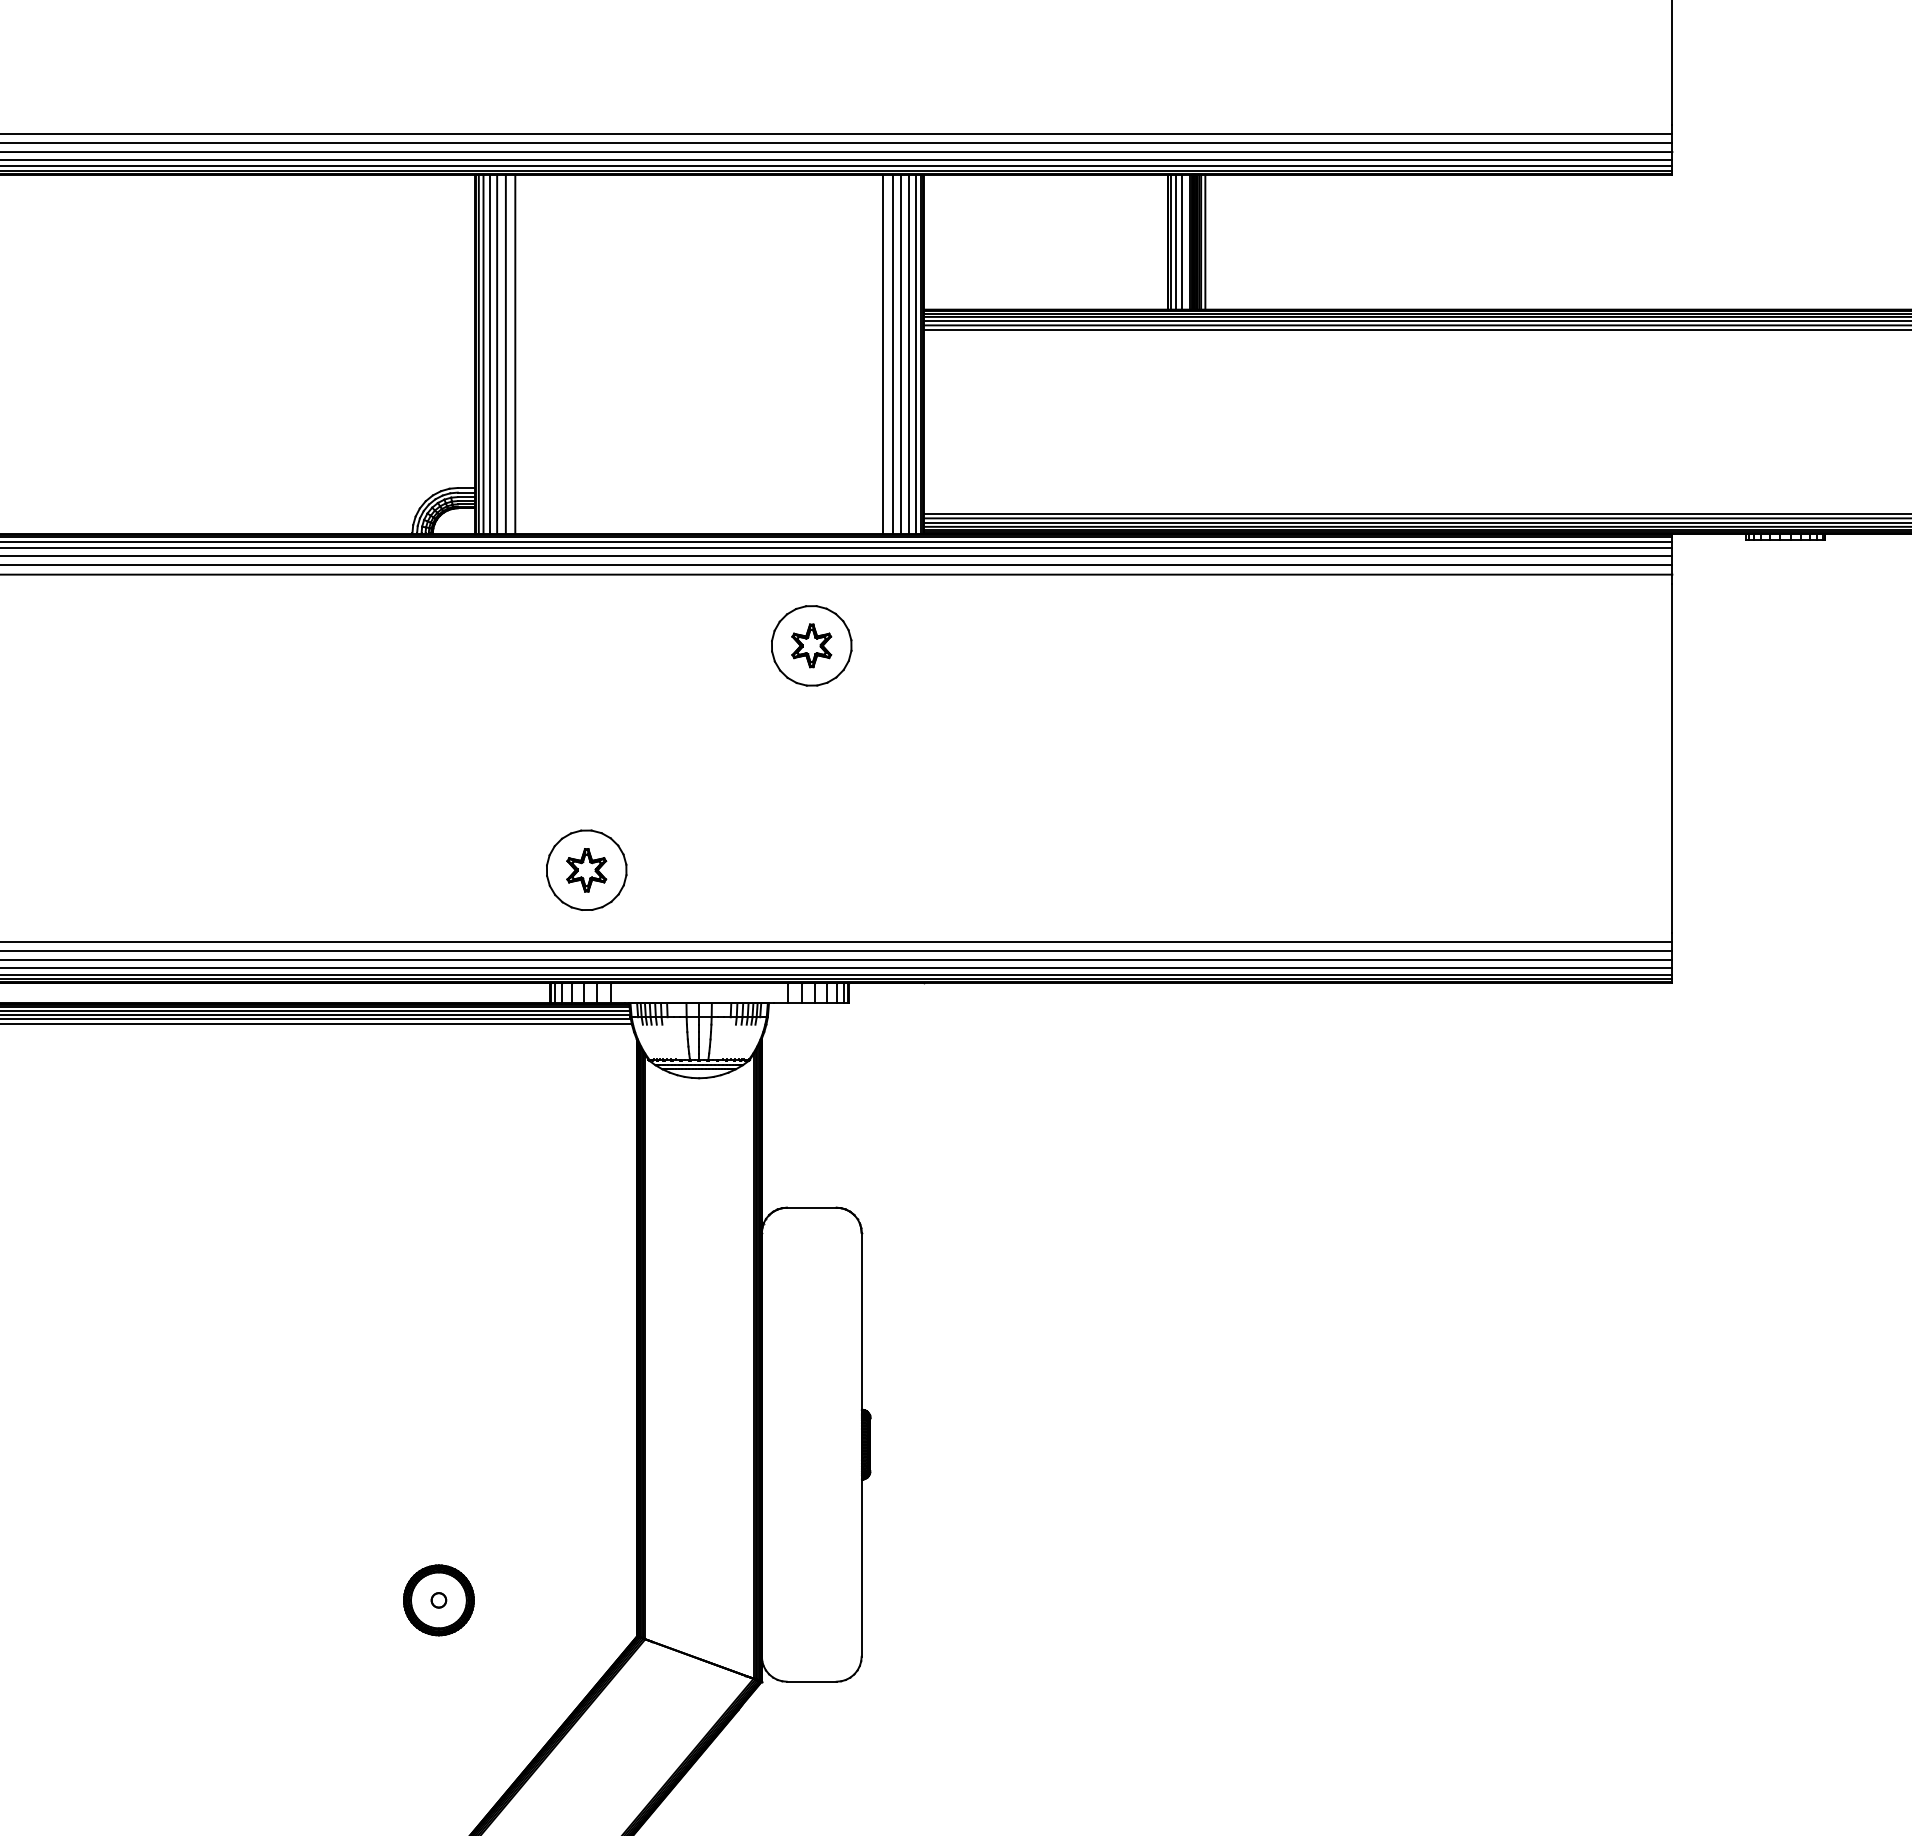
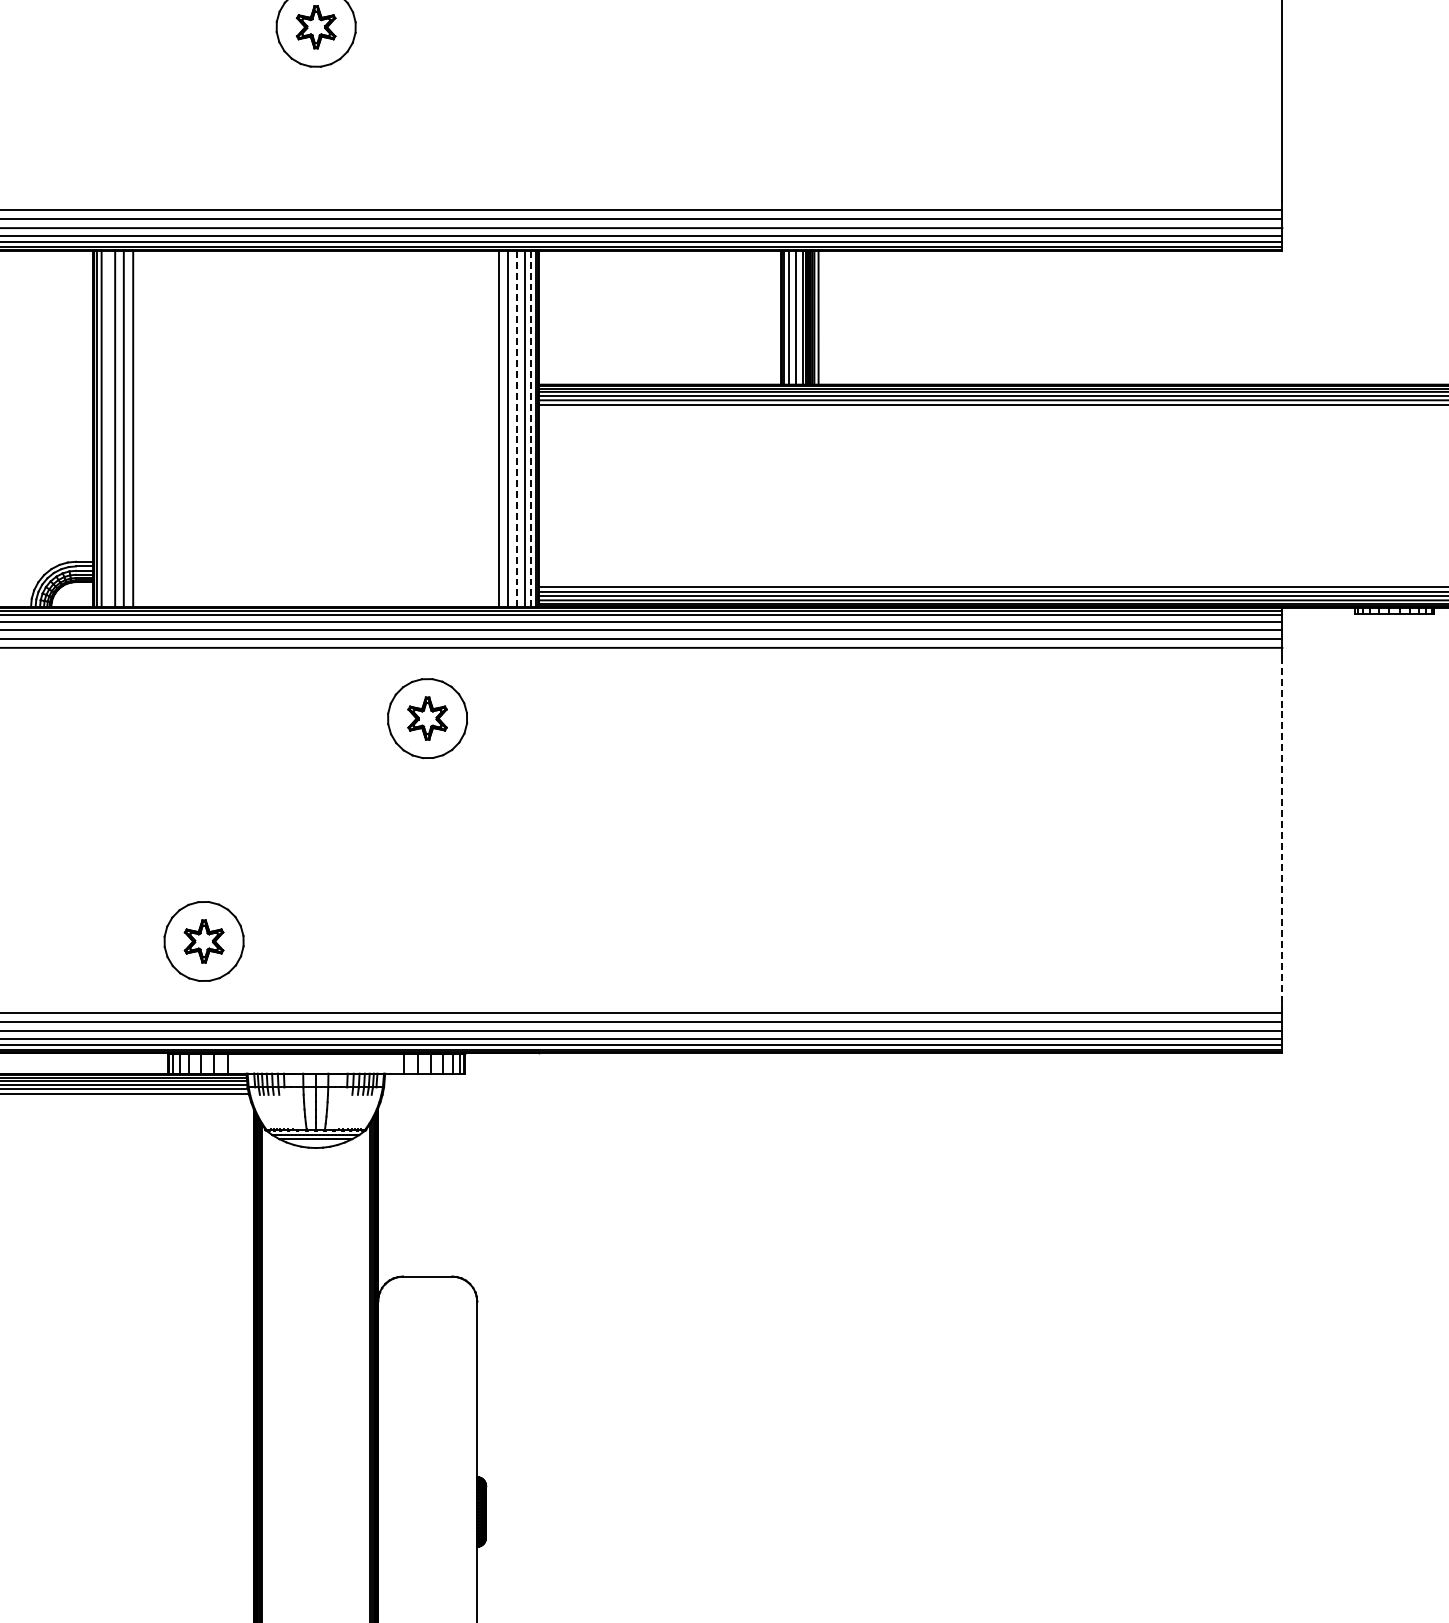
line: (489, 353) -> (107, 428), removed
line: (901, 354) -> (516, 429), solid -> dashed
line: (915, 354) -> (530, 429), solid -> dashed
line: (1672, 758) -> (1282, 830), solid -> dashed

